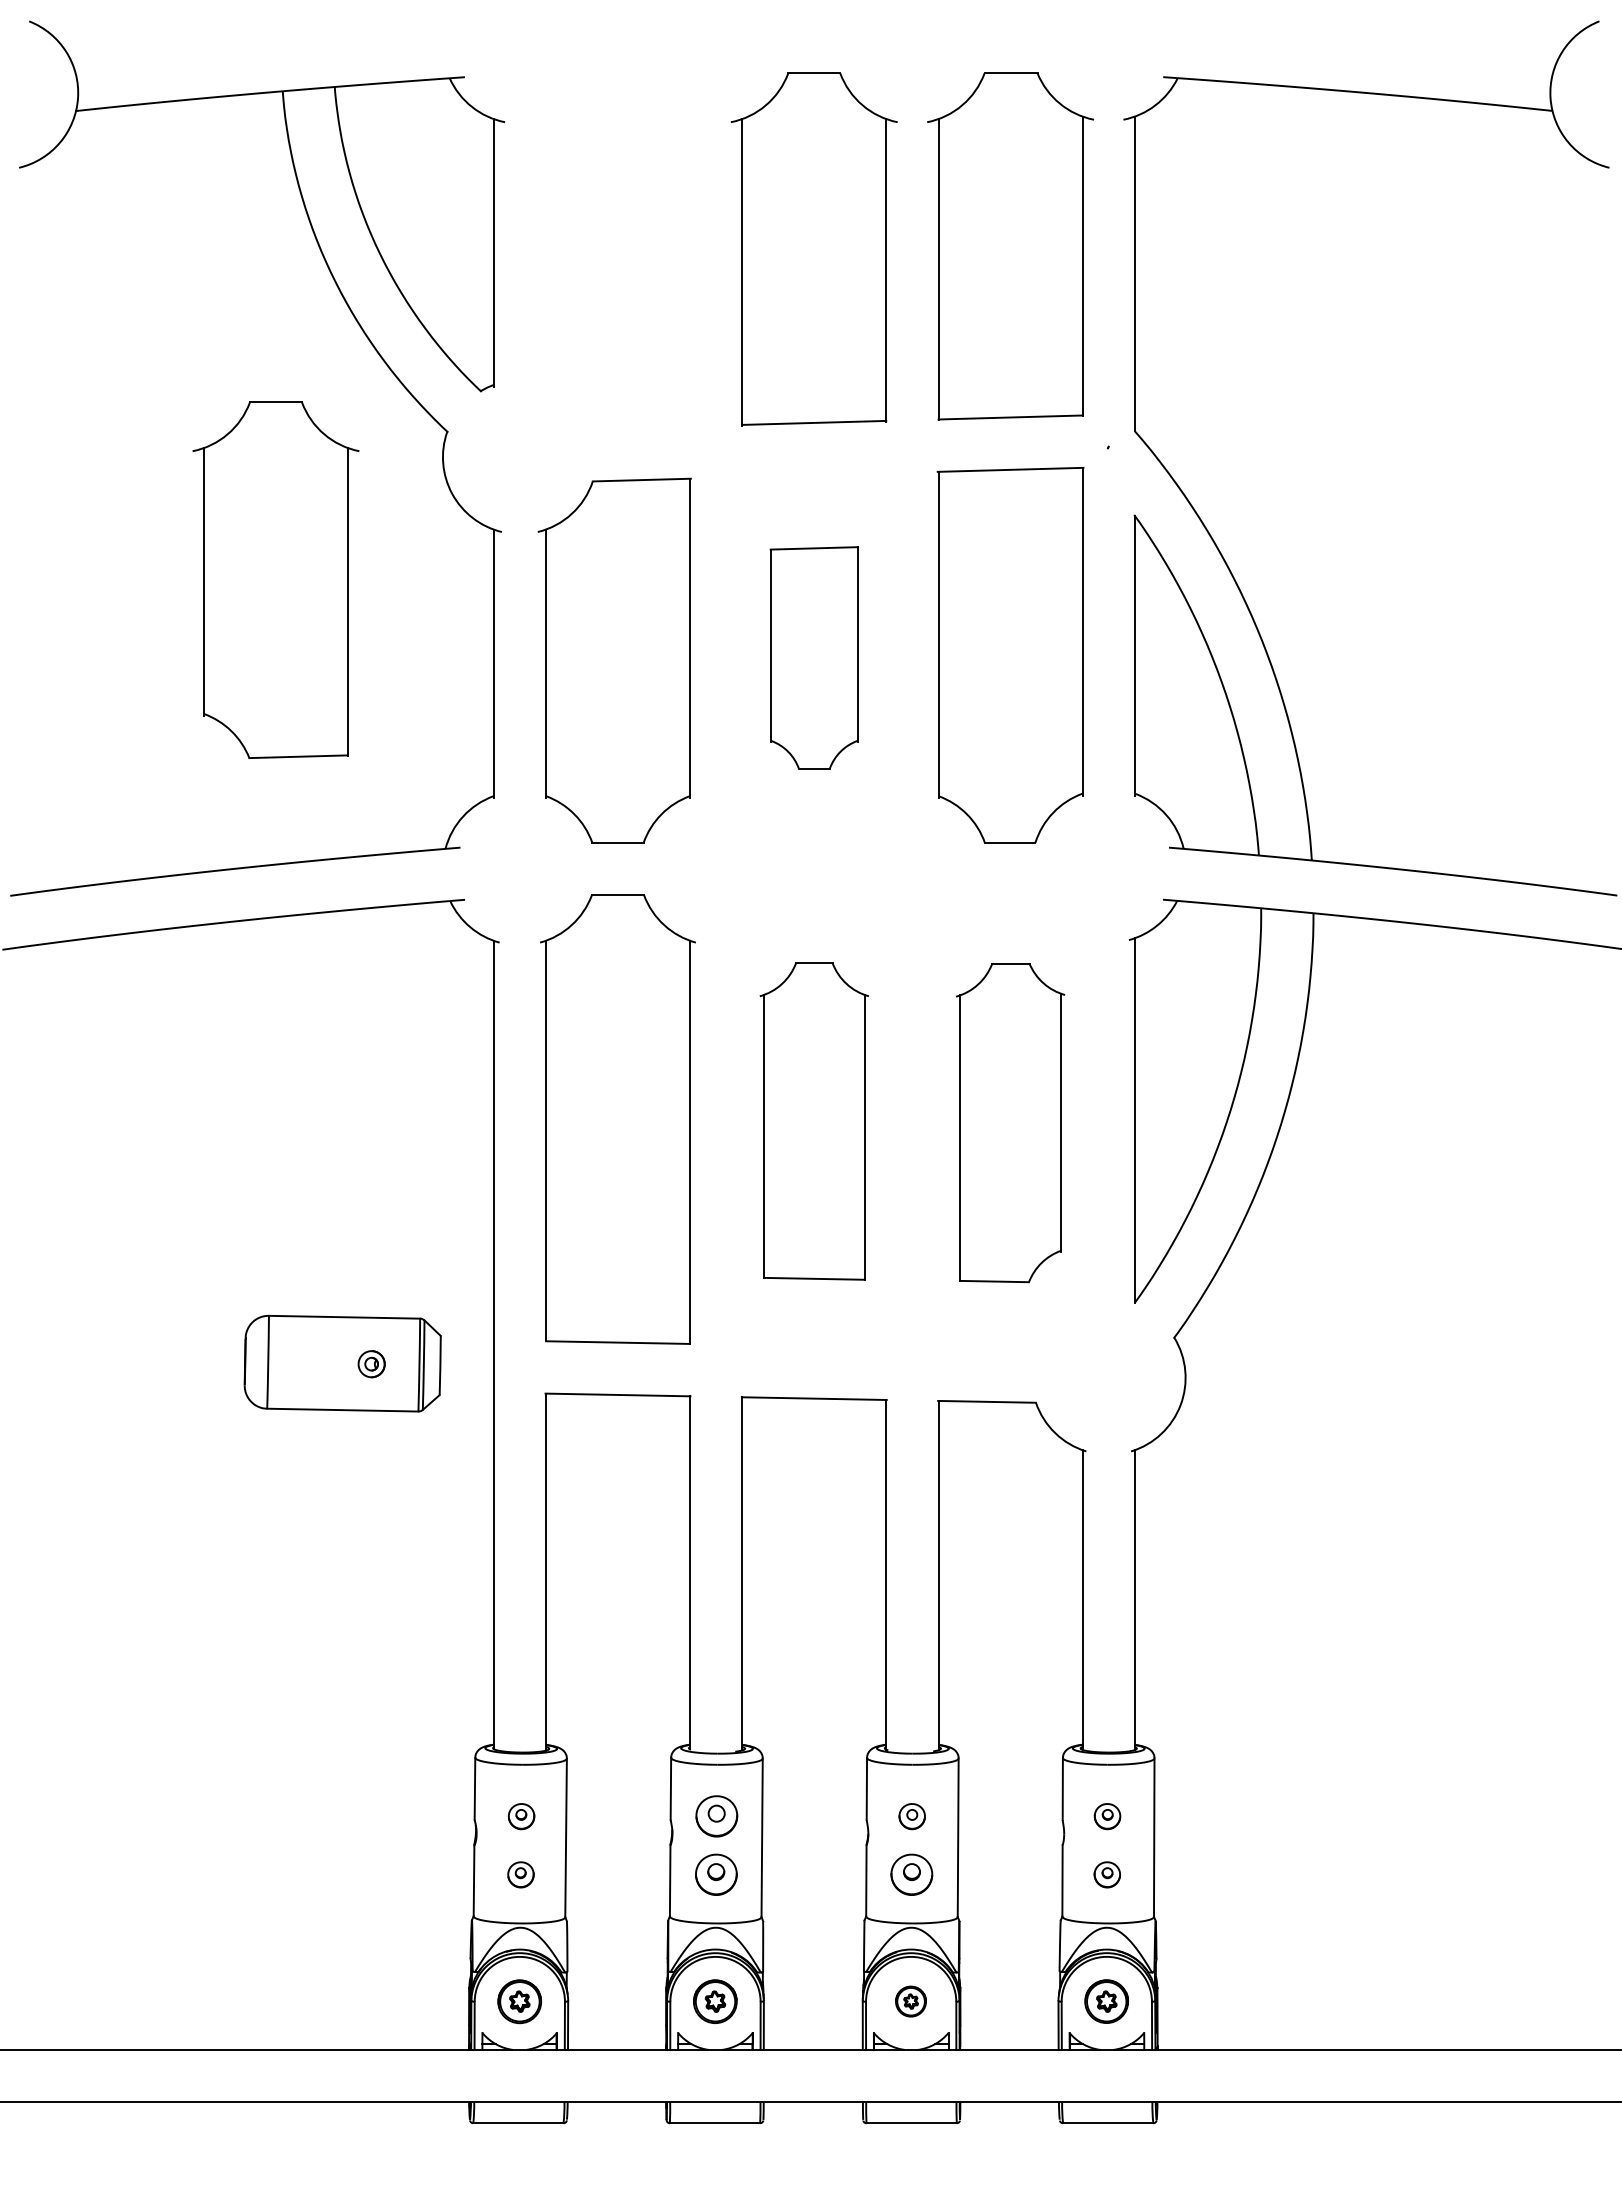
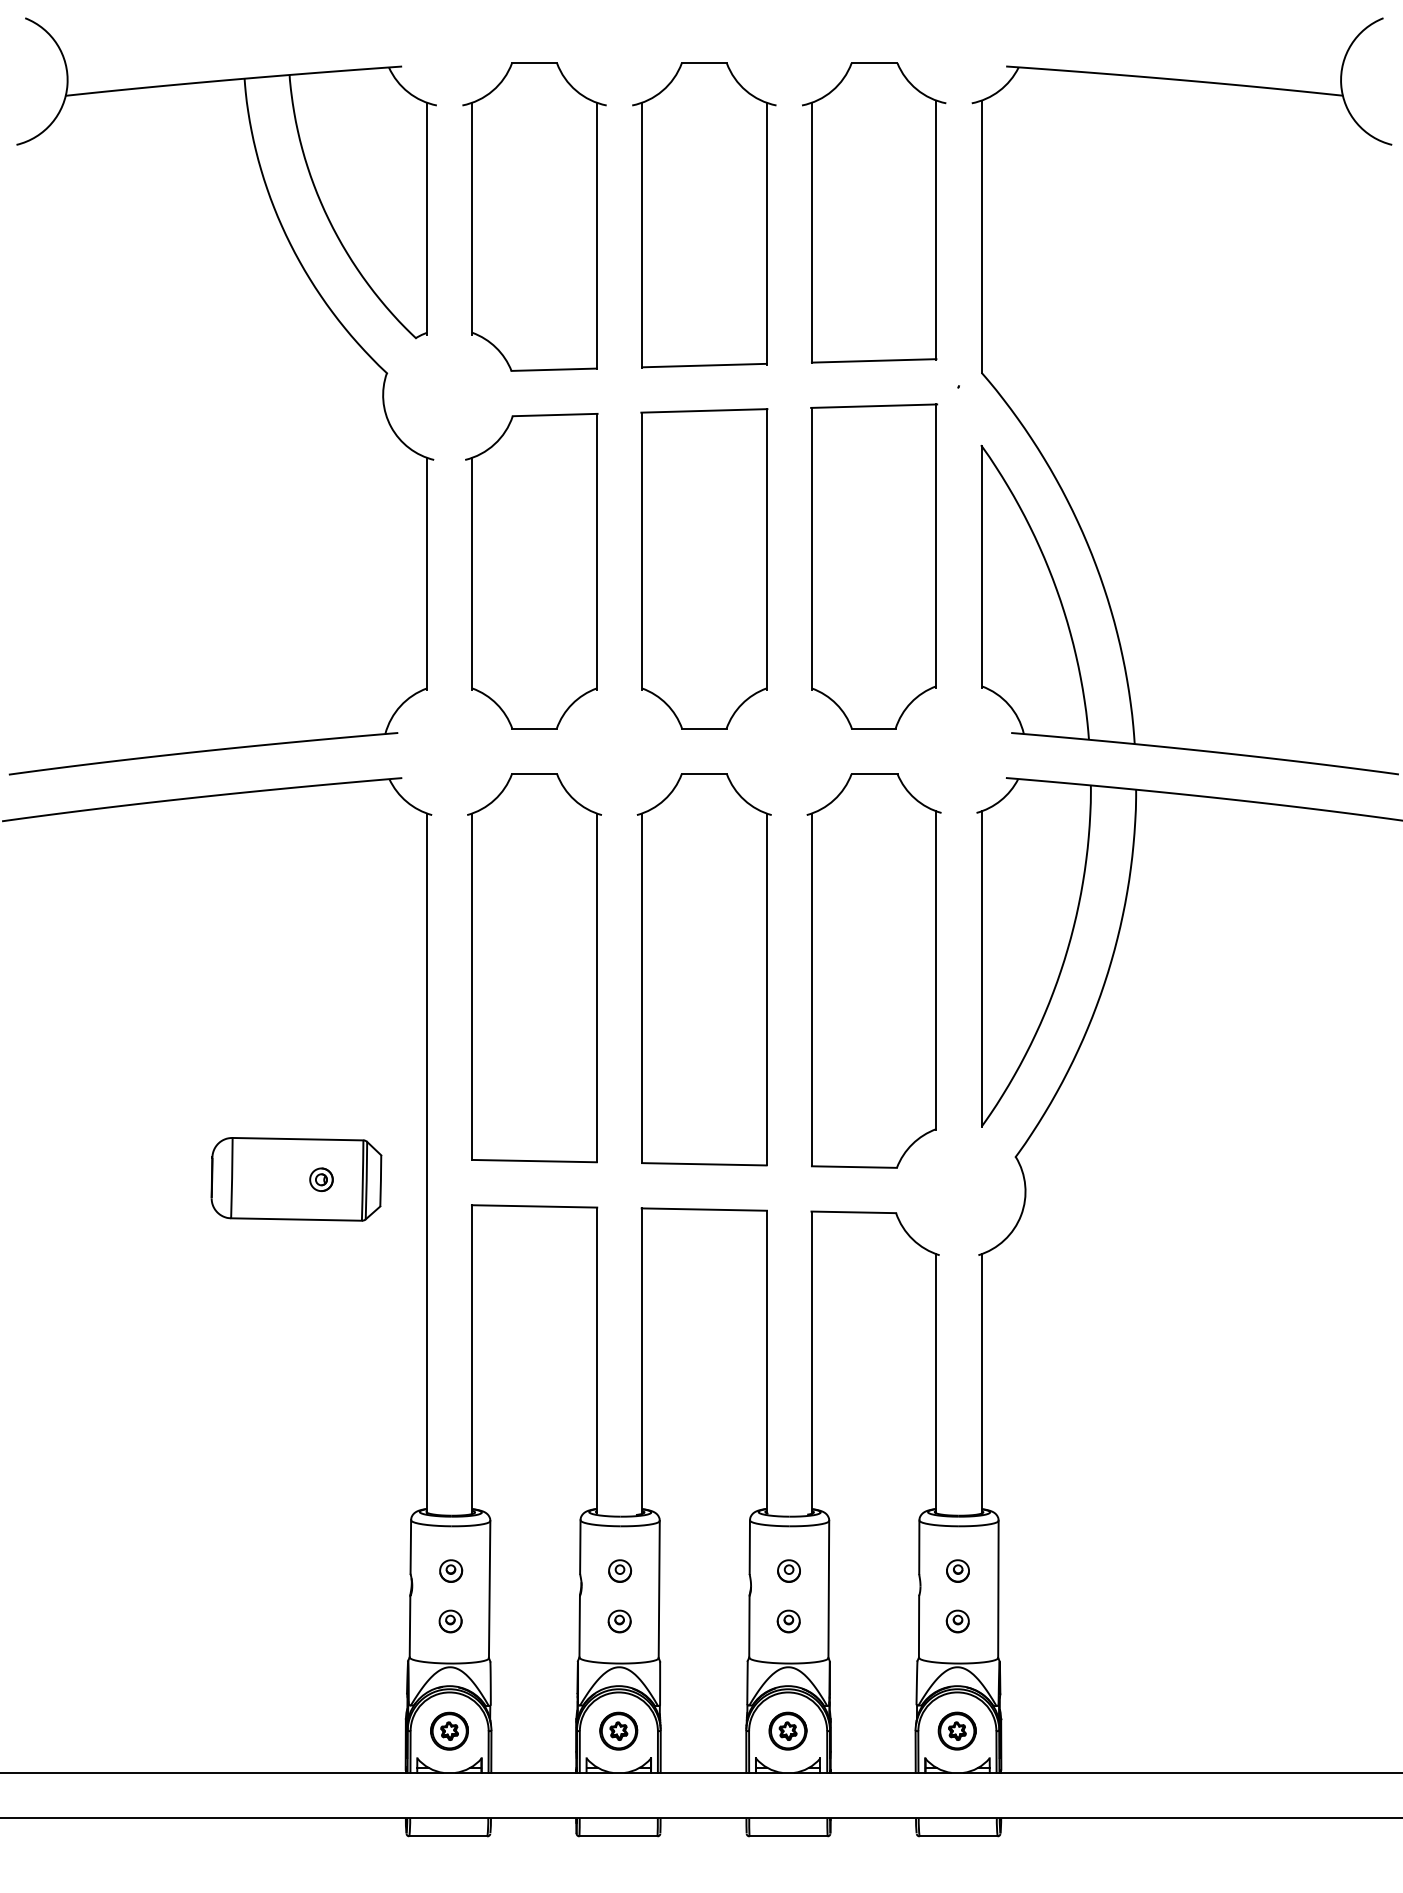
part: (275, 579) -> (534, 216), moved
part: (814, 657) -> (704, 568), size x1.67
part: (814, 1121) -> (704, 969), size x1.43
part: (1010, 1122) -> (874, 970), size x1.43
part: (716, 1816) -> (619, 1571), size x0.62
part: (716, 1874) -> (619, 1621), size x0.62
part: (911, 1874) -> (788, 1621), size x0.62
part: (910, 2001) -> (787, 1731), size x1.43

